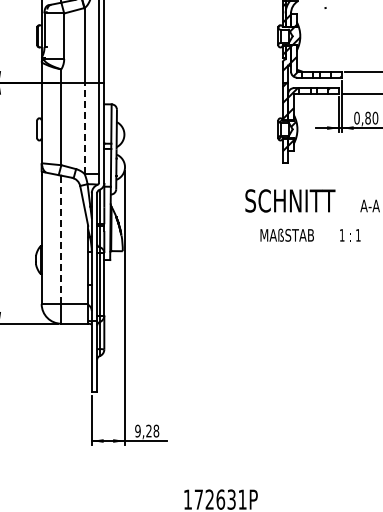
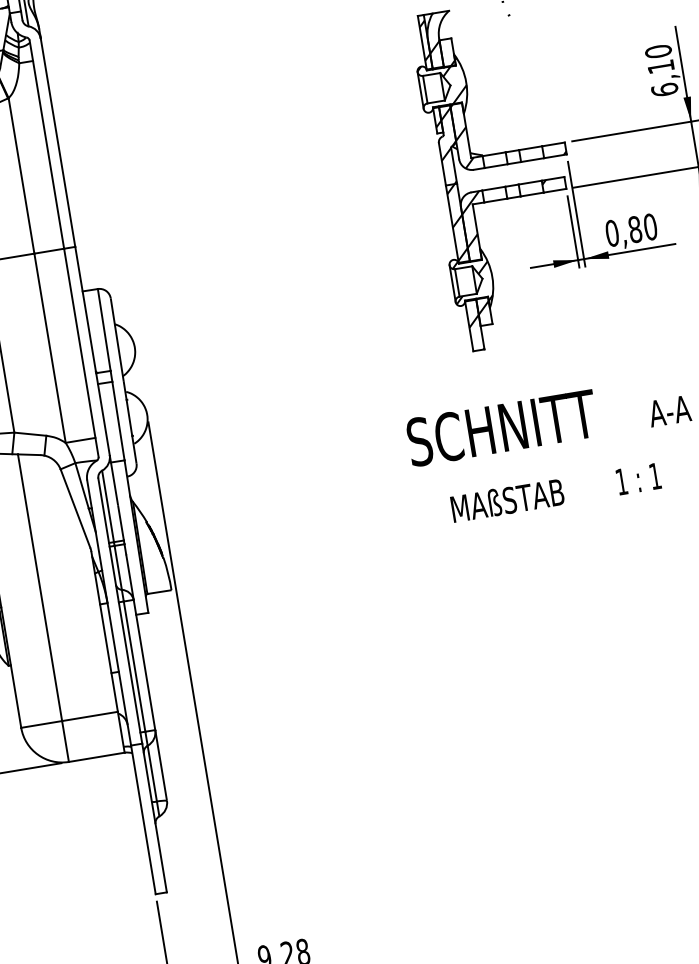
line: (84, 128) -> (49, 348), dashed -> solid
line: (61, 239) -> (40, 586), dashed -> solid

